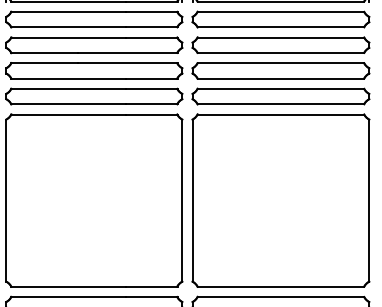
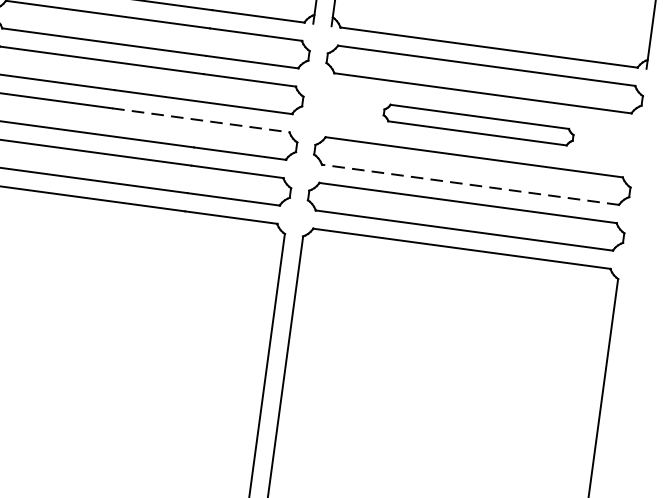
part: (280, 44) -> (478, 123), size x0.6
line: (127, 63) -> (200, 120), solid -> dashed
line: (280, 78) -> (469, 184), solid -> dashed

